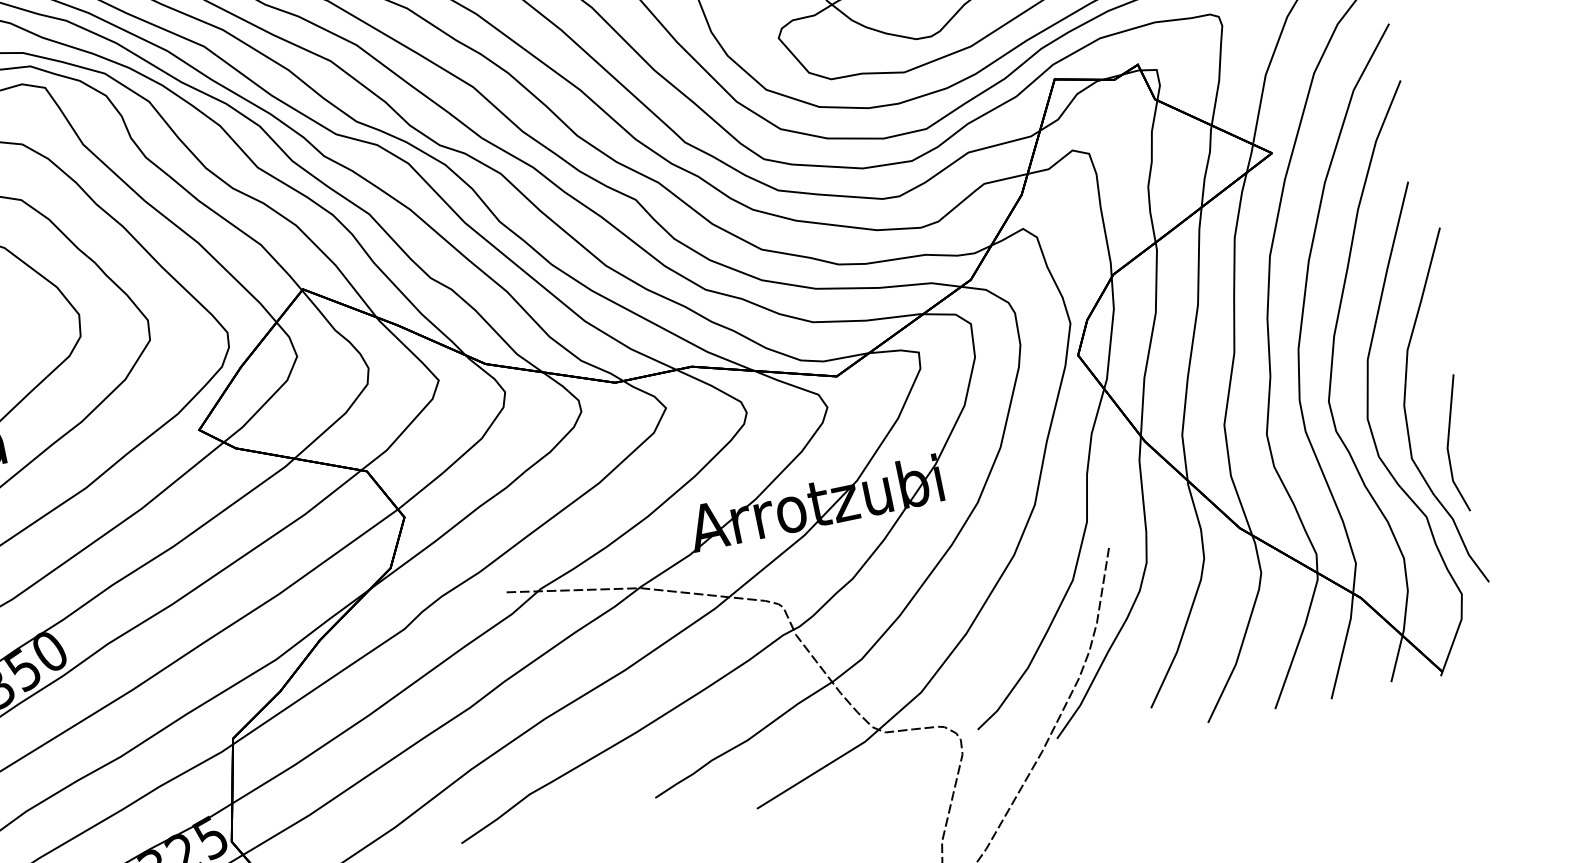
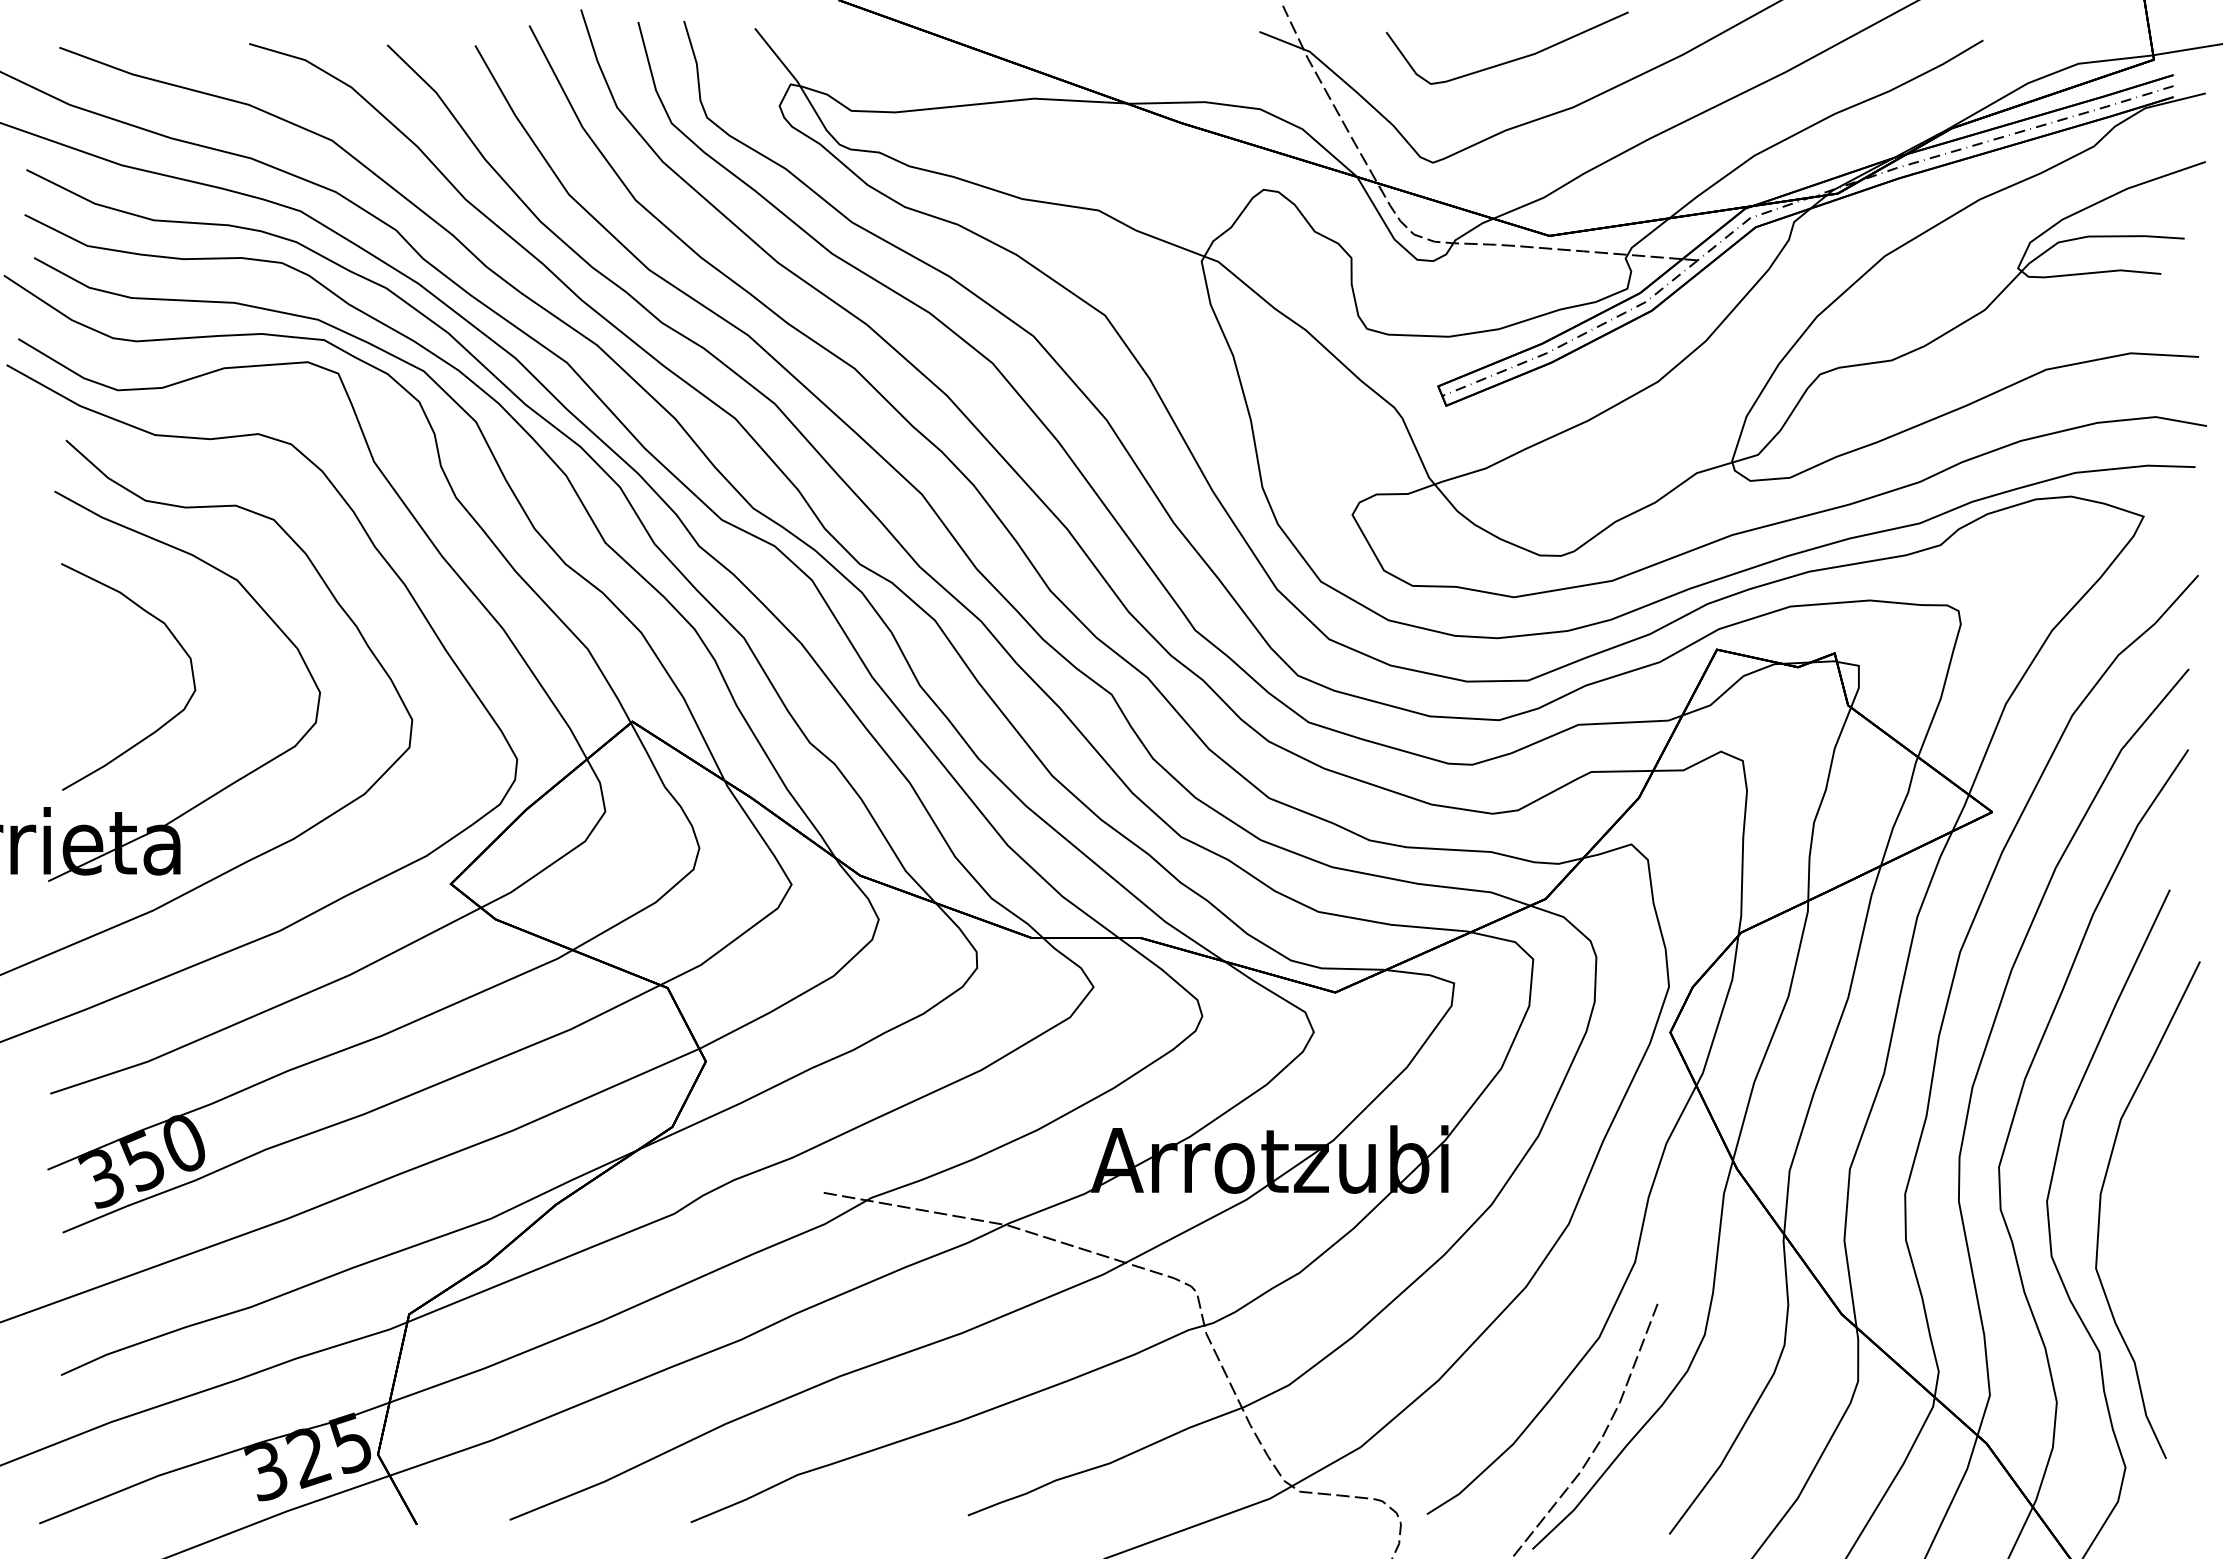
line: (1448, 444) -> (2150, 1259), removed

